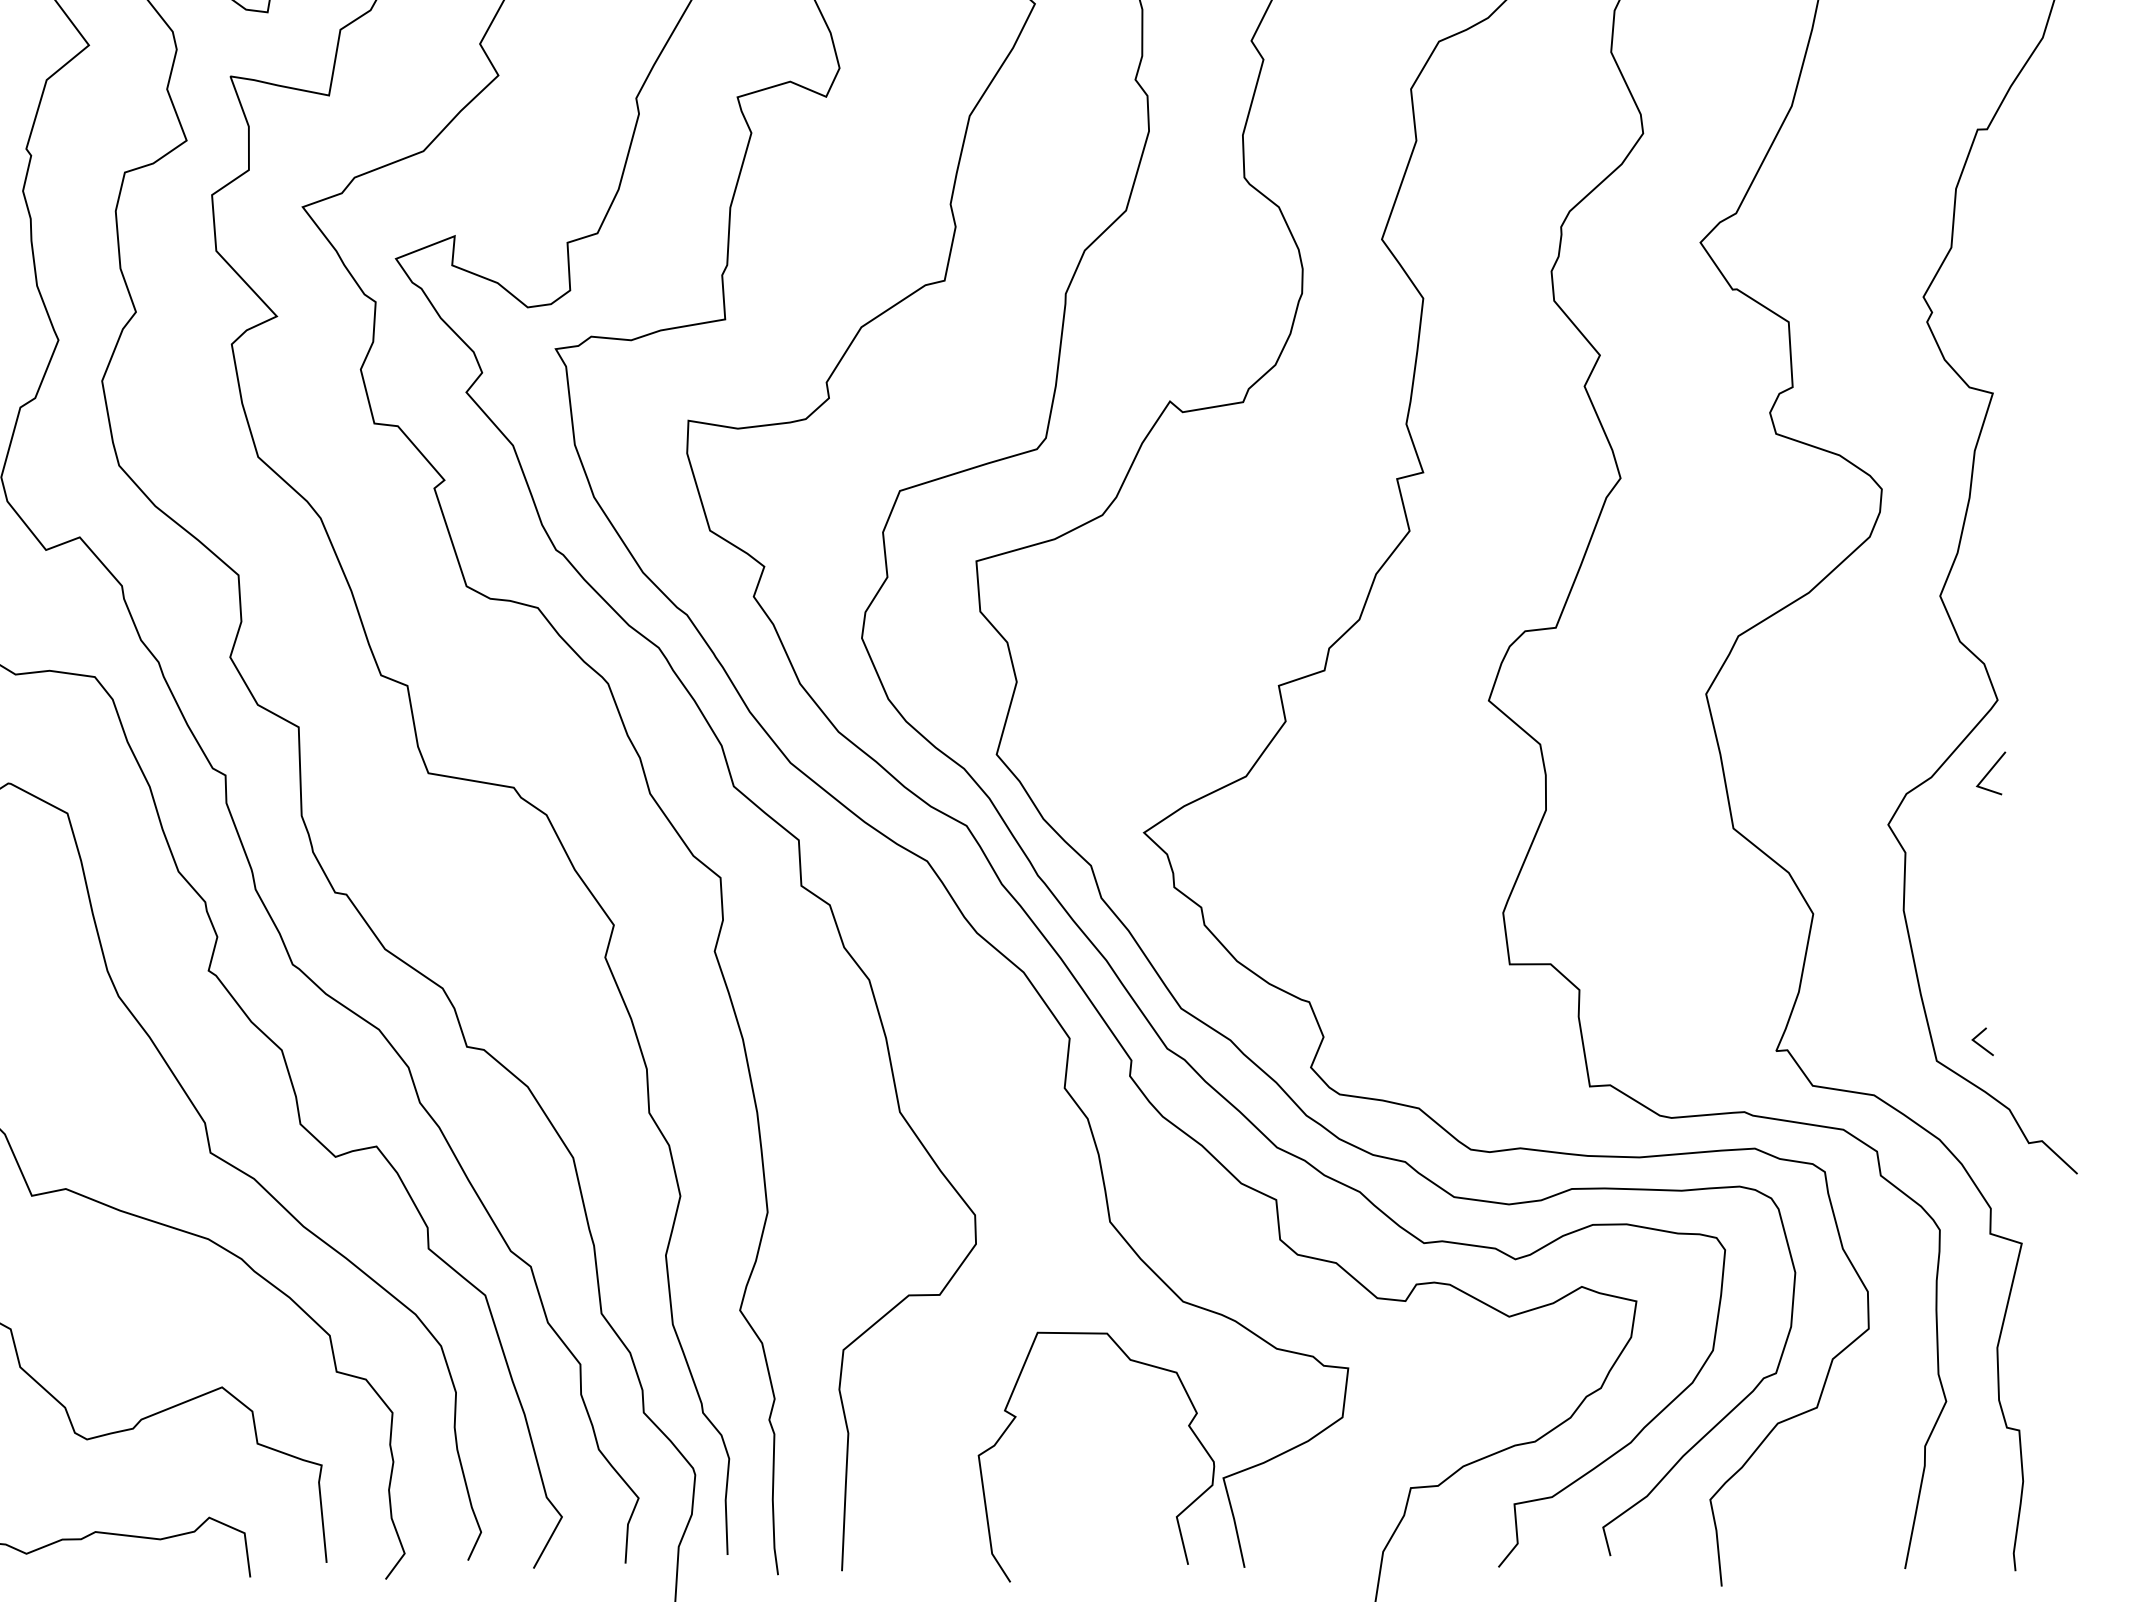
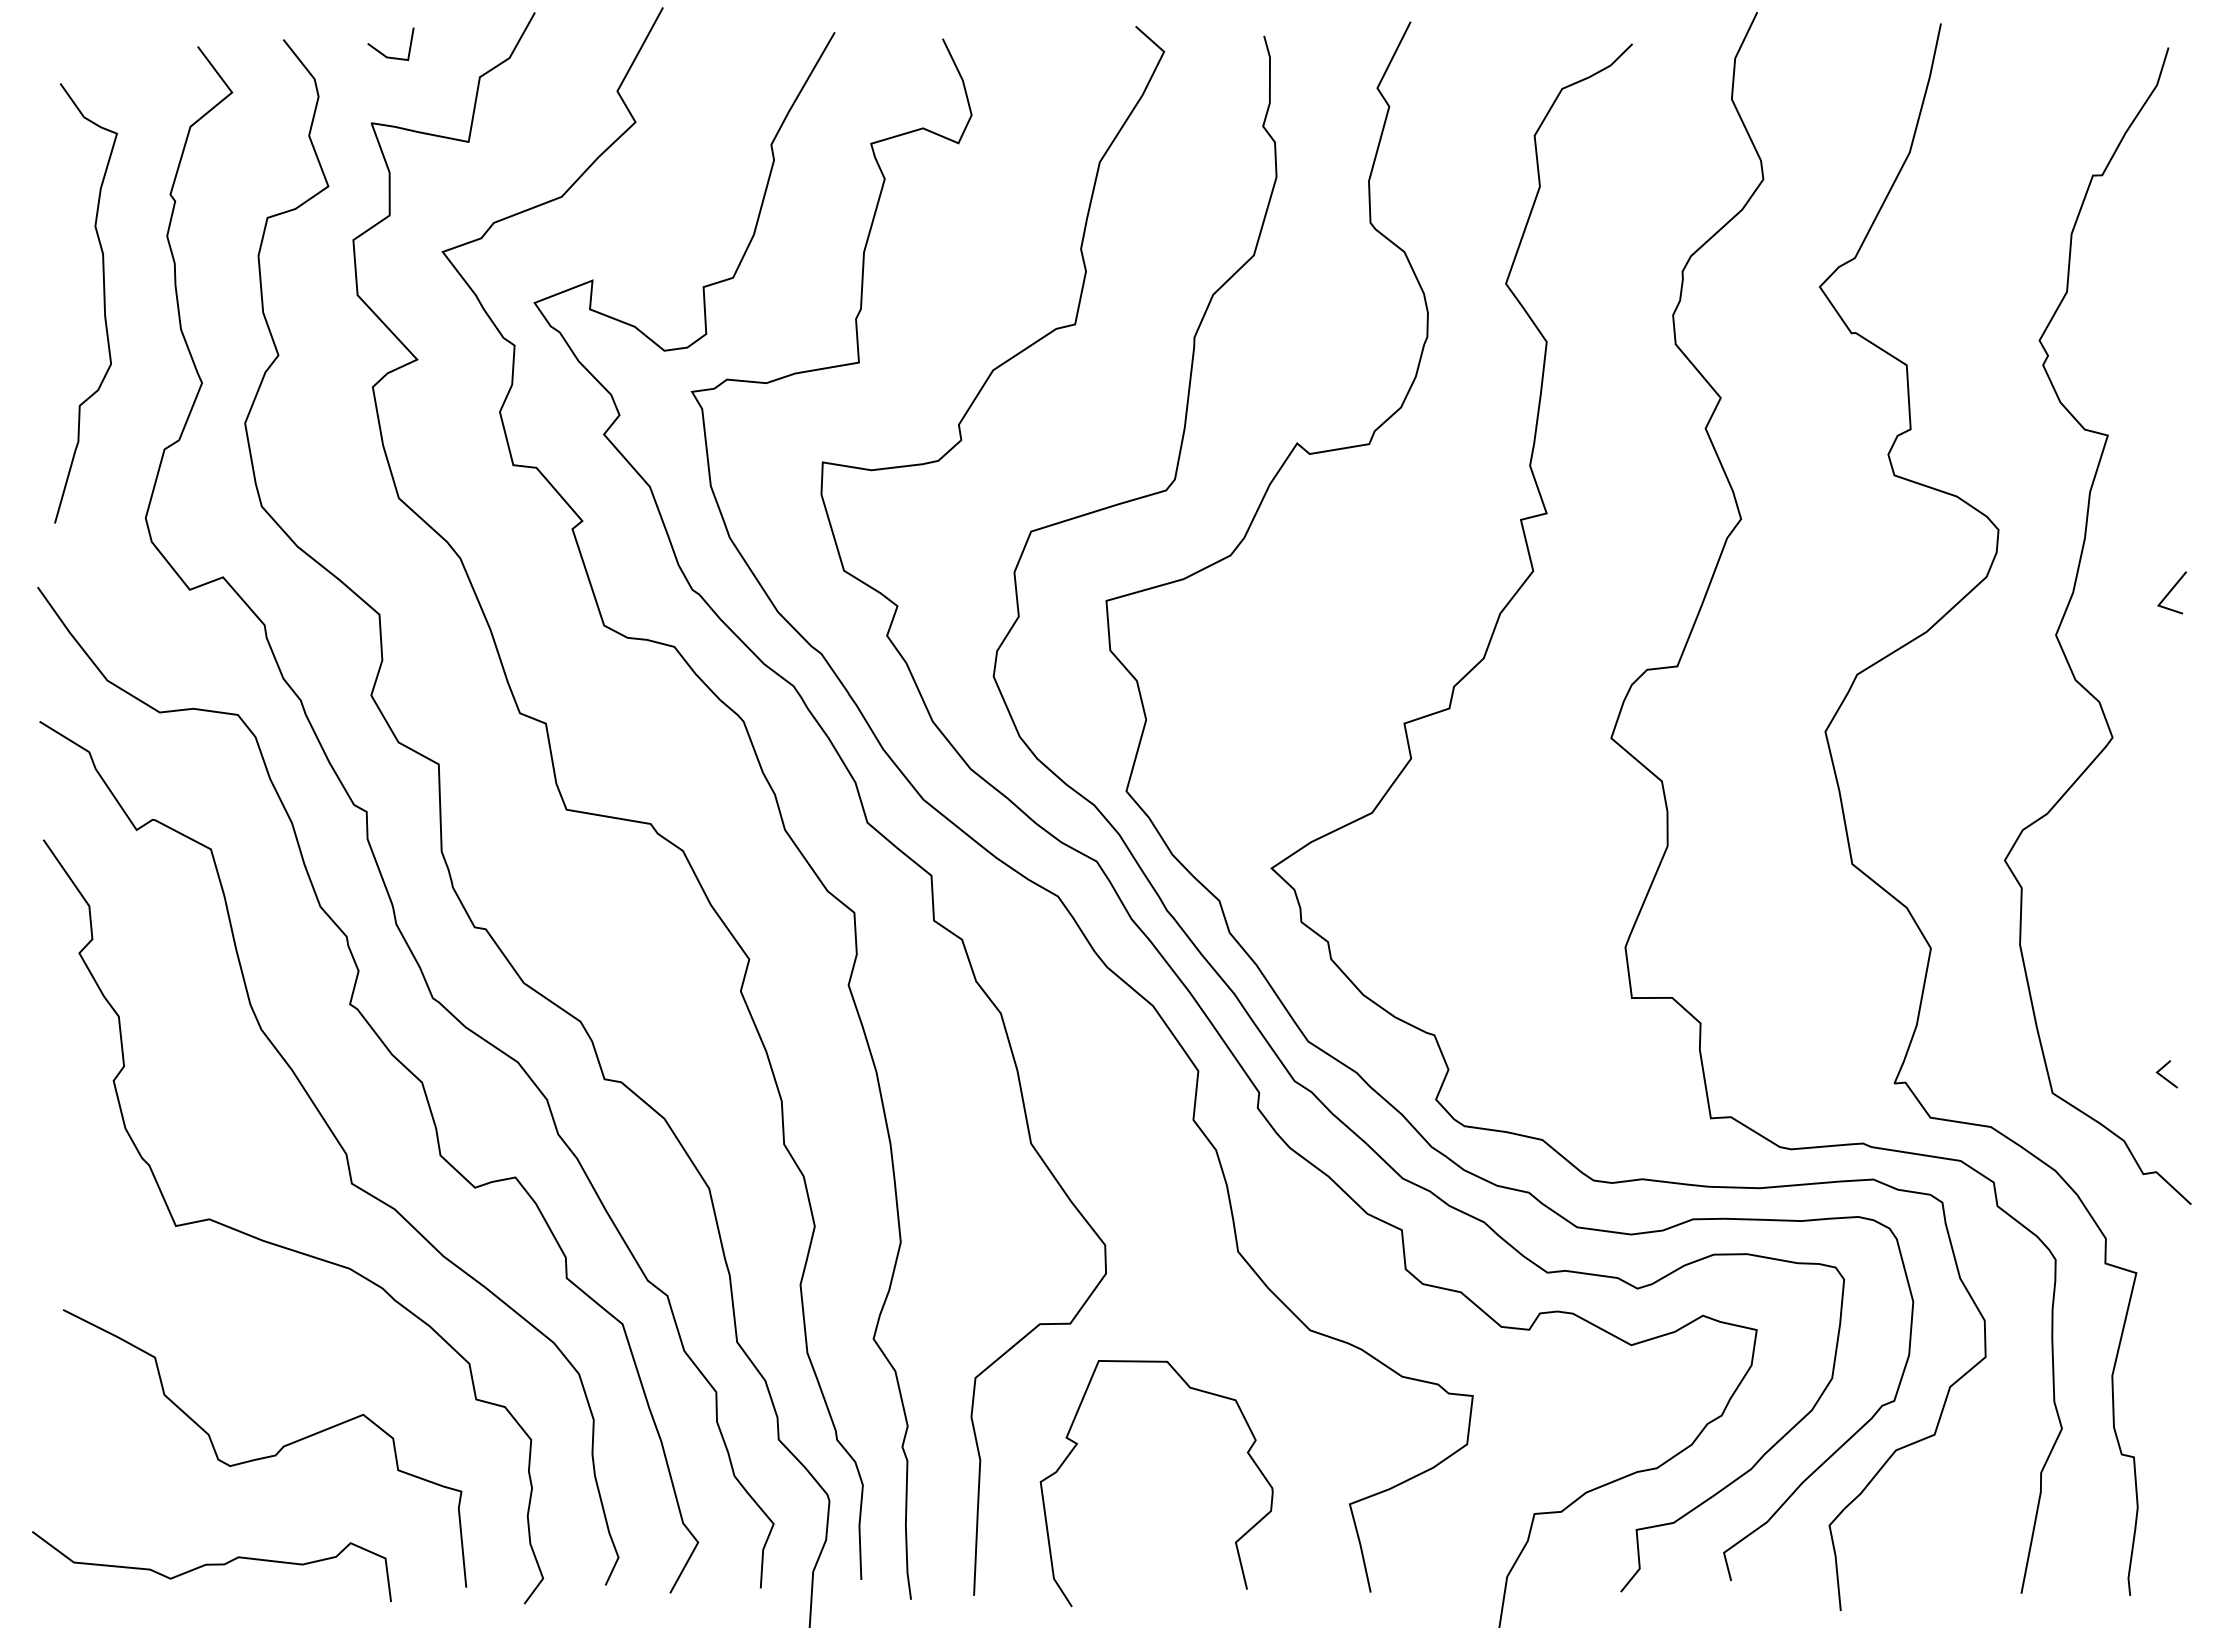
line: (1990, 772) -> (2171, 591), moved
line: (1980, 1044) -> (2164, 1076), moved
curve: (1017, 1416) -> (1078, 1443), moved

